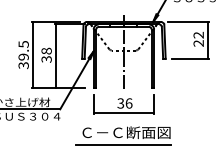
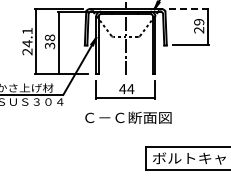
line: (187, 22) -> (188, 9), solid -> dashed
text: (199, 34) -> (199, 21), 22 -> 29
text: (23, 54) -> (27, 41), 39.5 -> 24.1
text: (124, 103) -> (126, 89), 36 -> 44
line: (123, 144) -> (125, 129), removed

